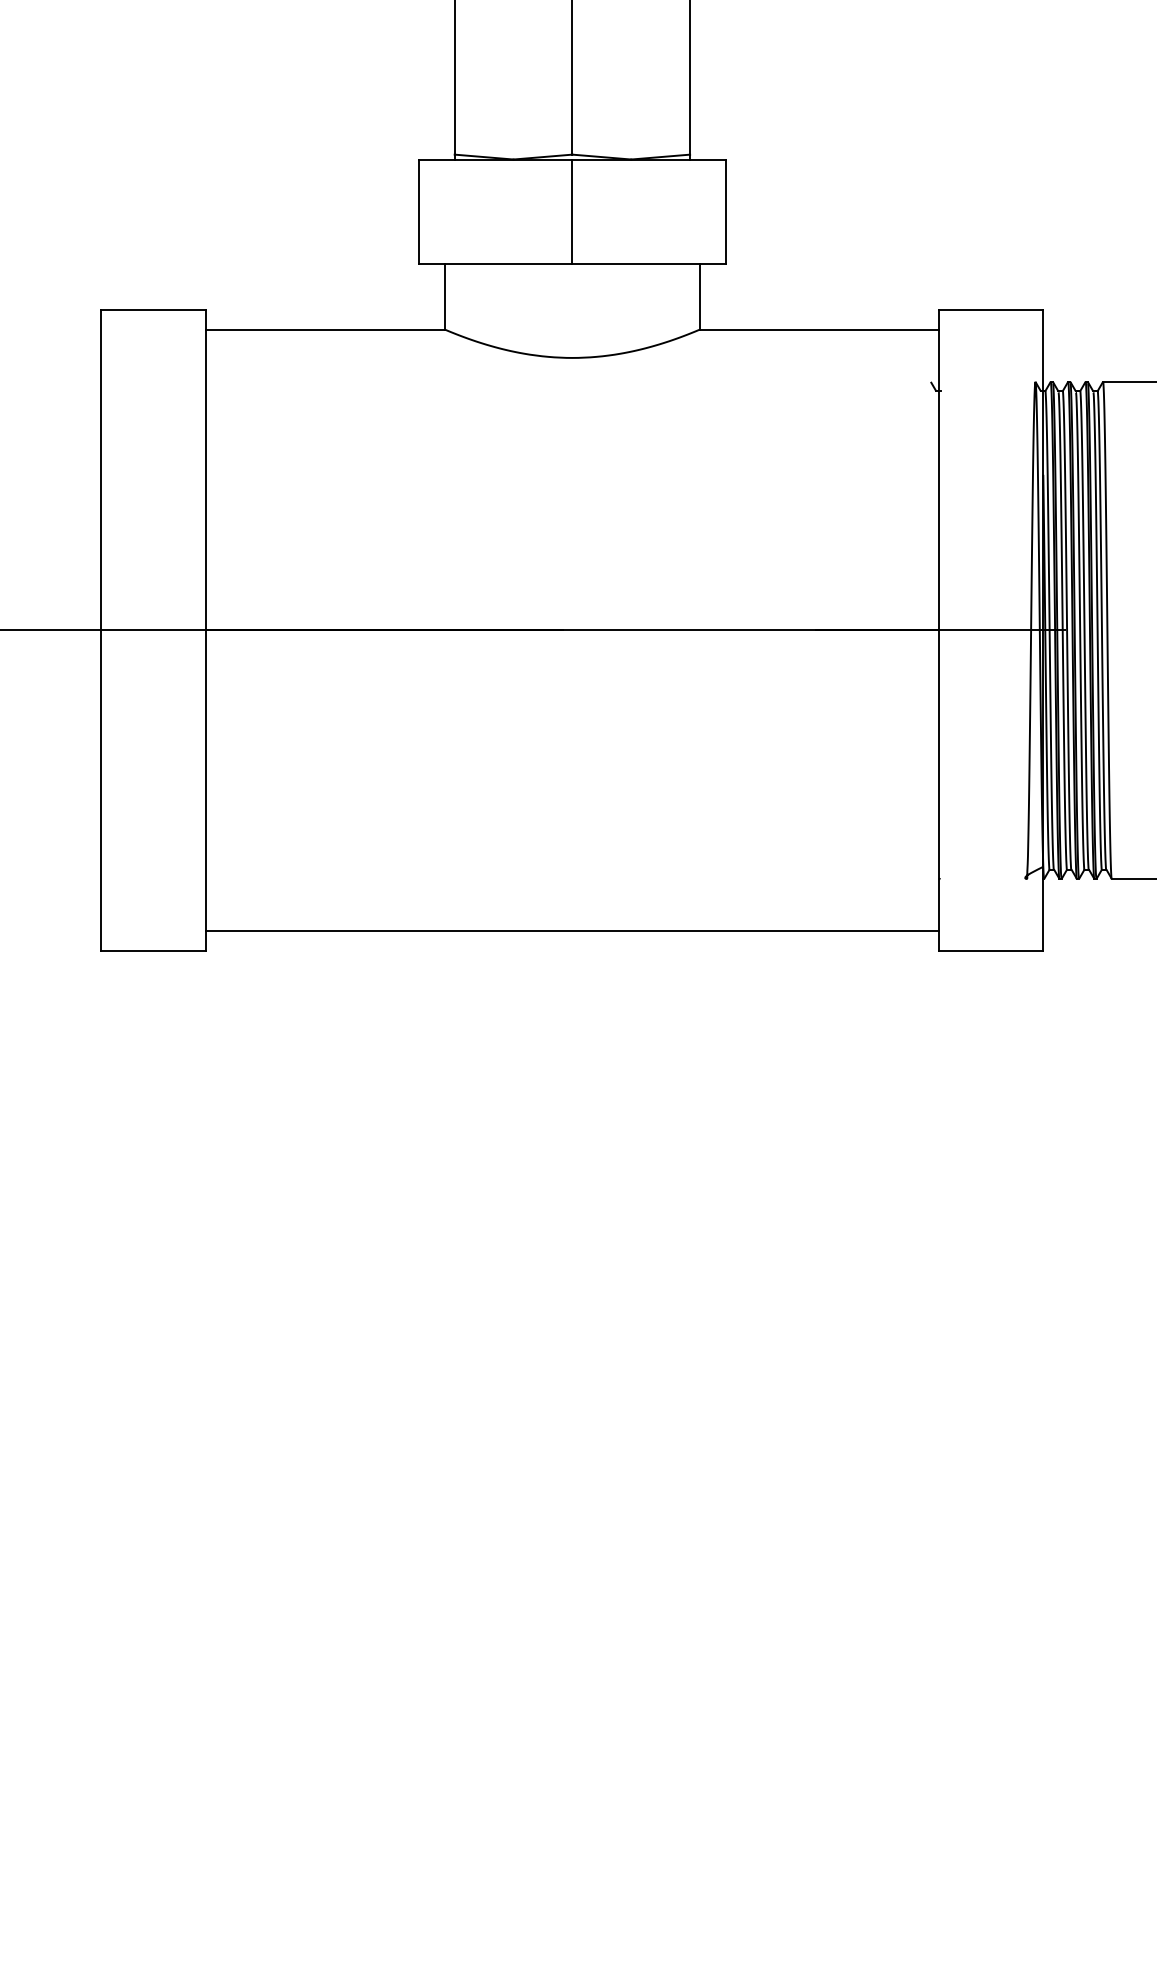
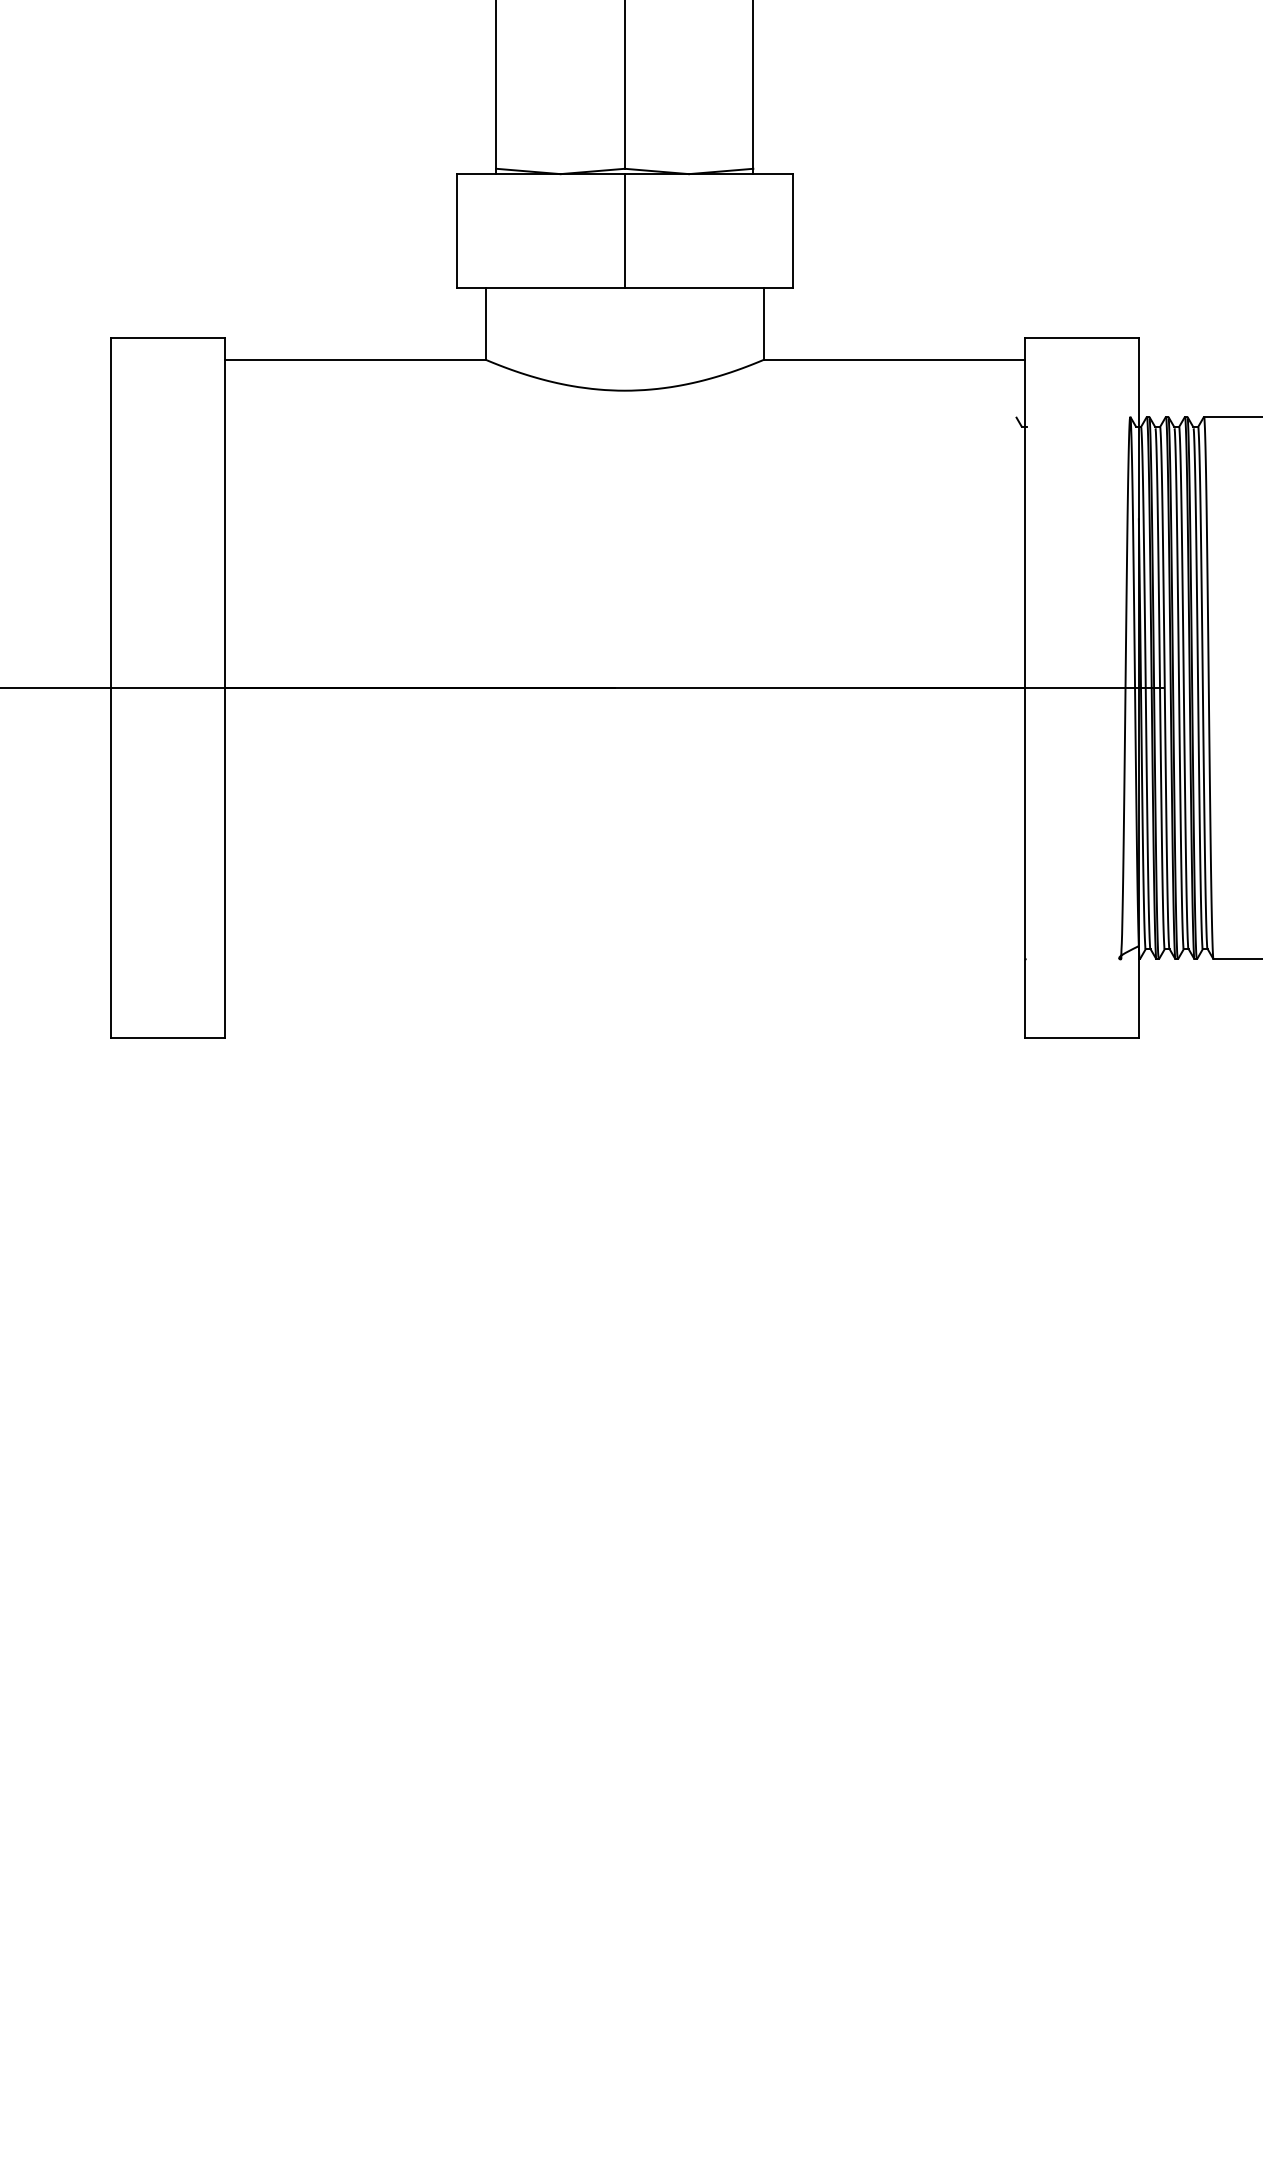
line: (572, 931) -> (624, 1016), removed

